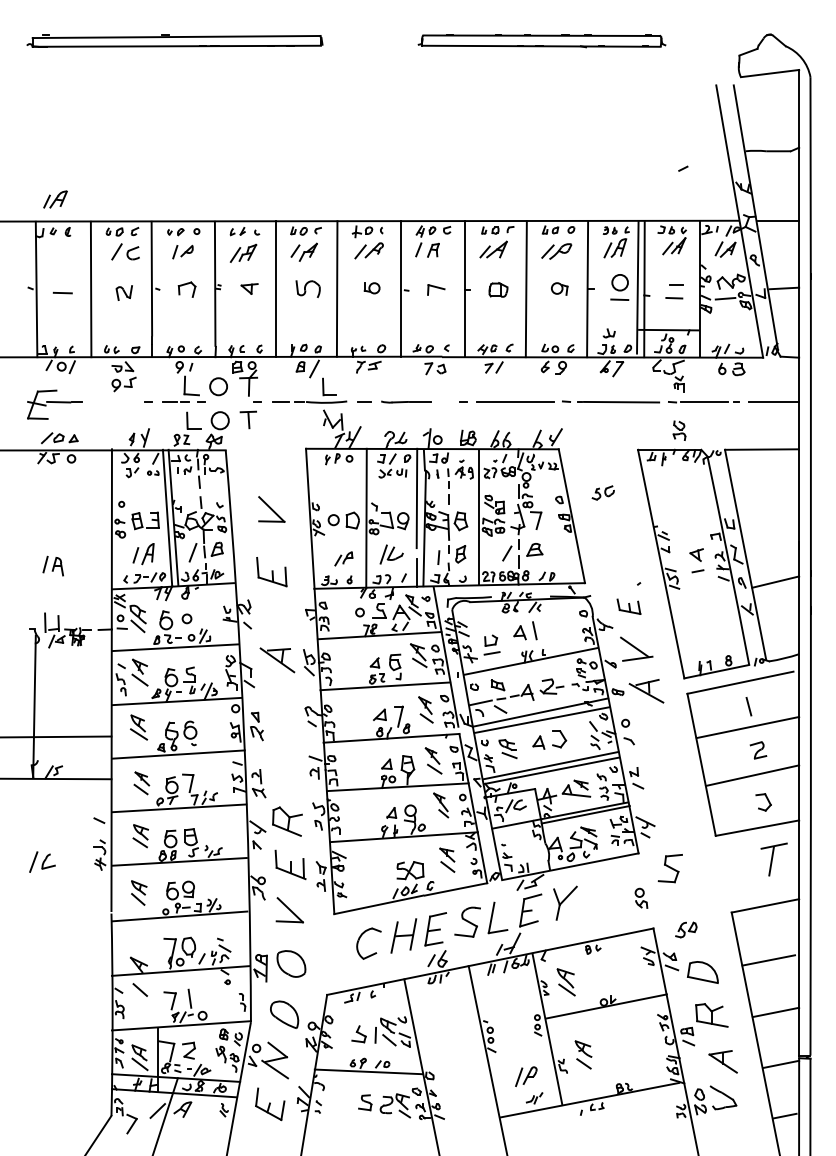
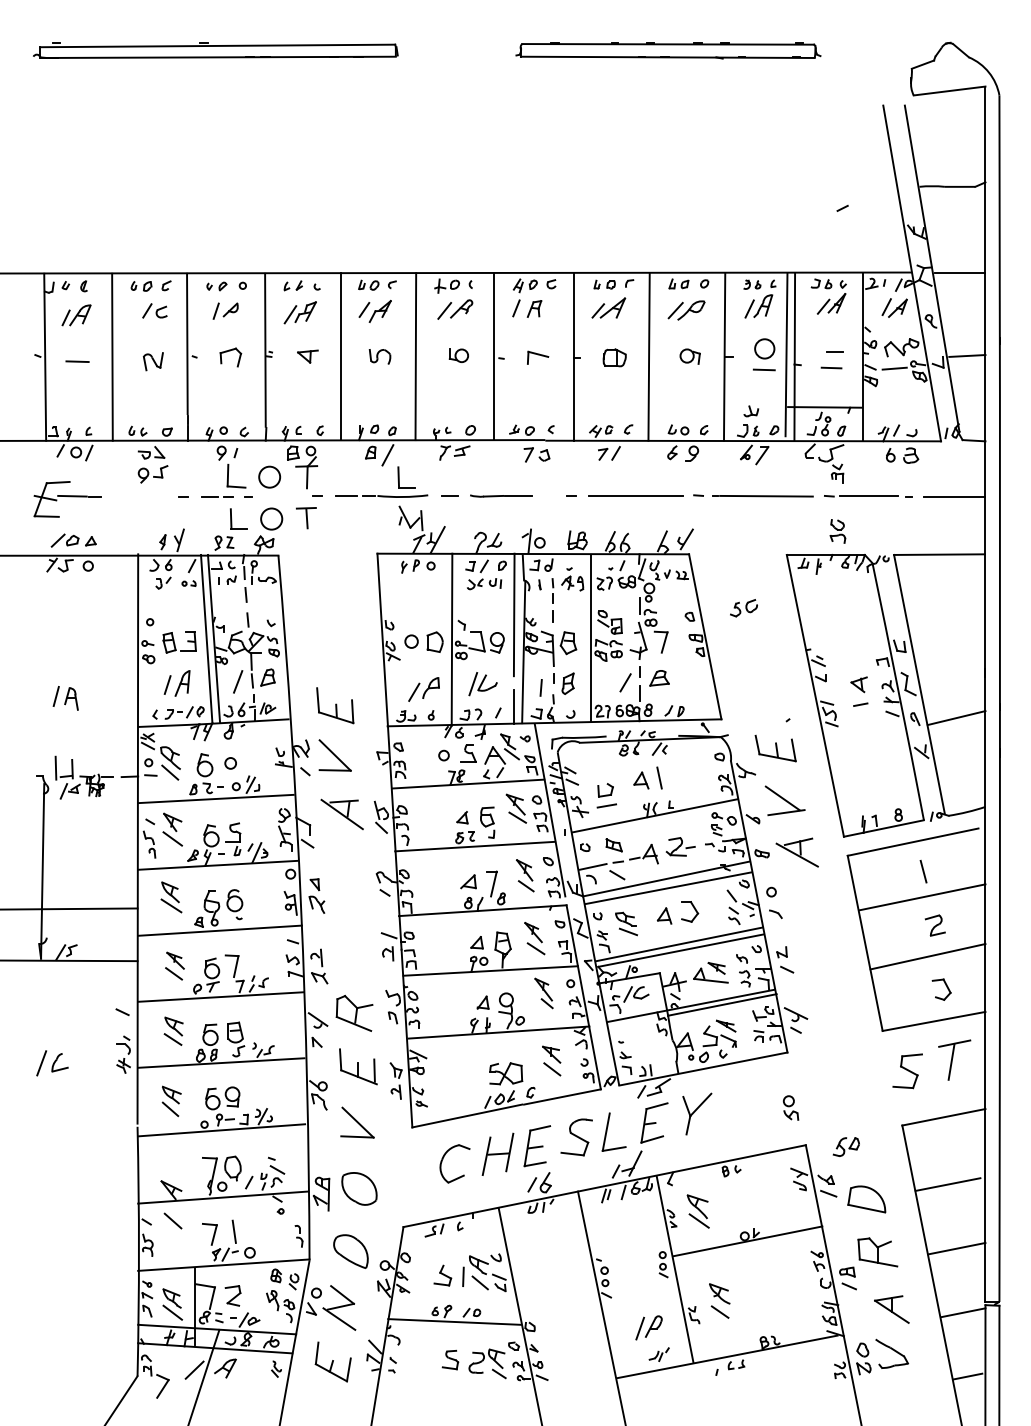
part: (55, 199) -> (76, 315), moved
part: (125, 251) -> (154, 310), size x0.71
part: (307, 288) -> (379, 356), size x0.71
part: (271, 509) -> (334, 755), moved
part: (343, 558) -> (423, 689), size x1.43
part: (628, 606) -> (775, 748), size x1.43
part: (670, 868) -> (907, 1071), moved

